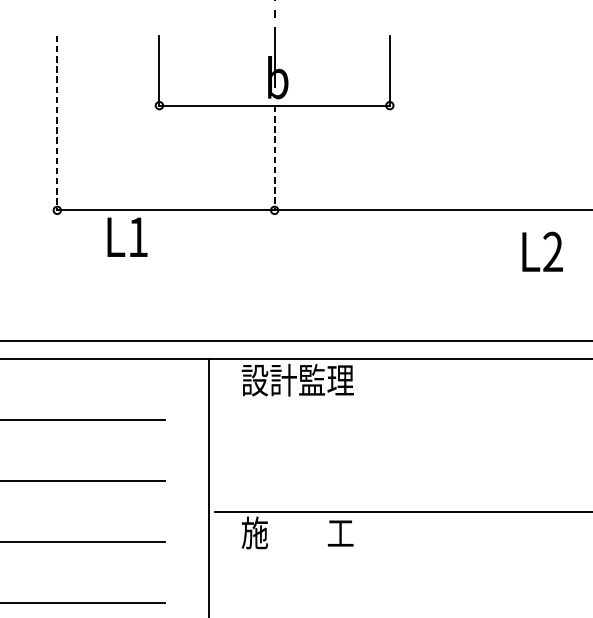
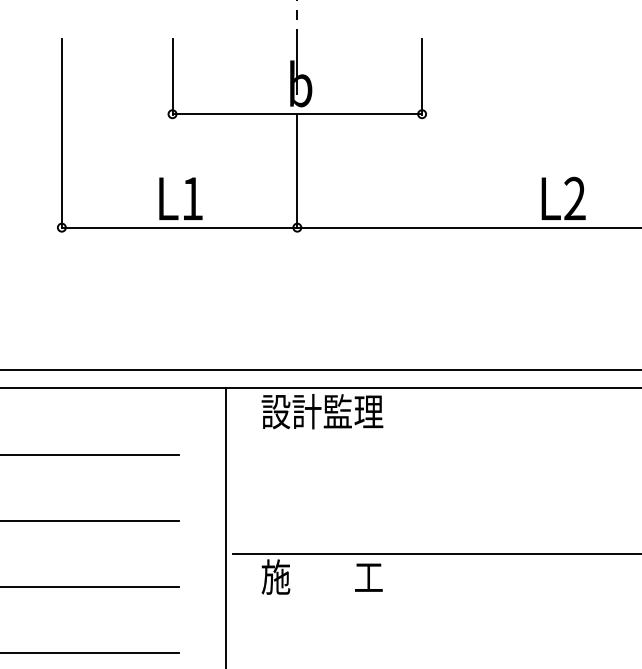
line: (56, 123) -> (61, 133), dashed -> solid
line: (274, 158) -> (297, 171), dashed -> solid
text: (127, 236) -> (180, 198), moved
text: (542, 250) -> (563, 197), moved

